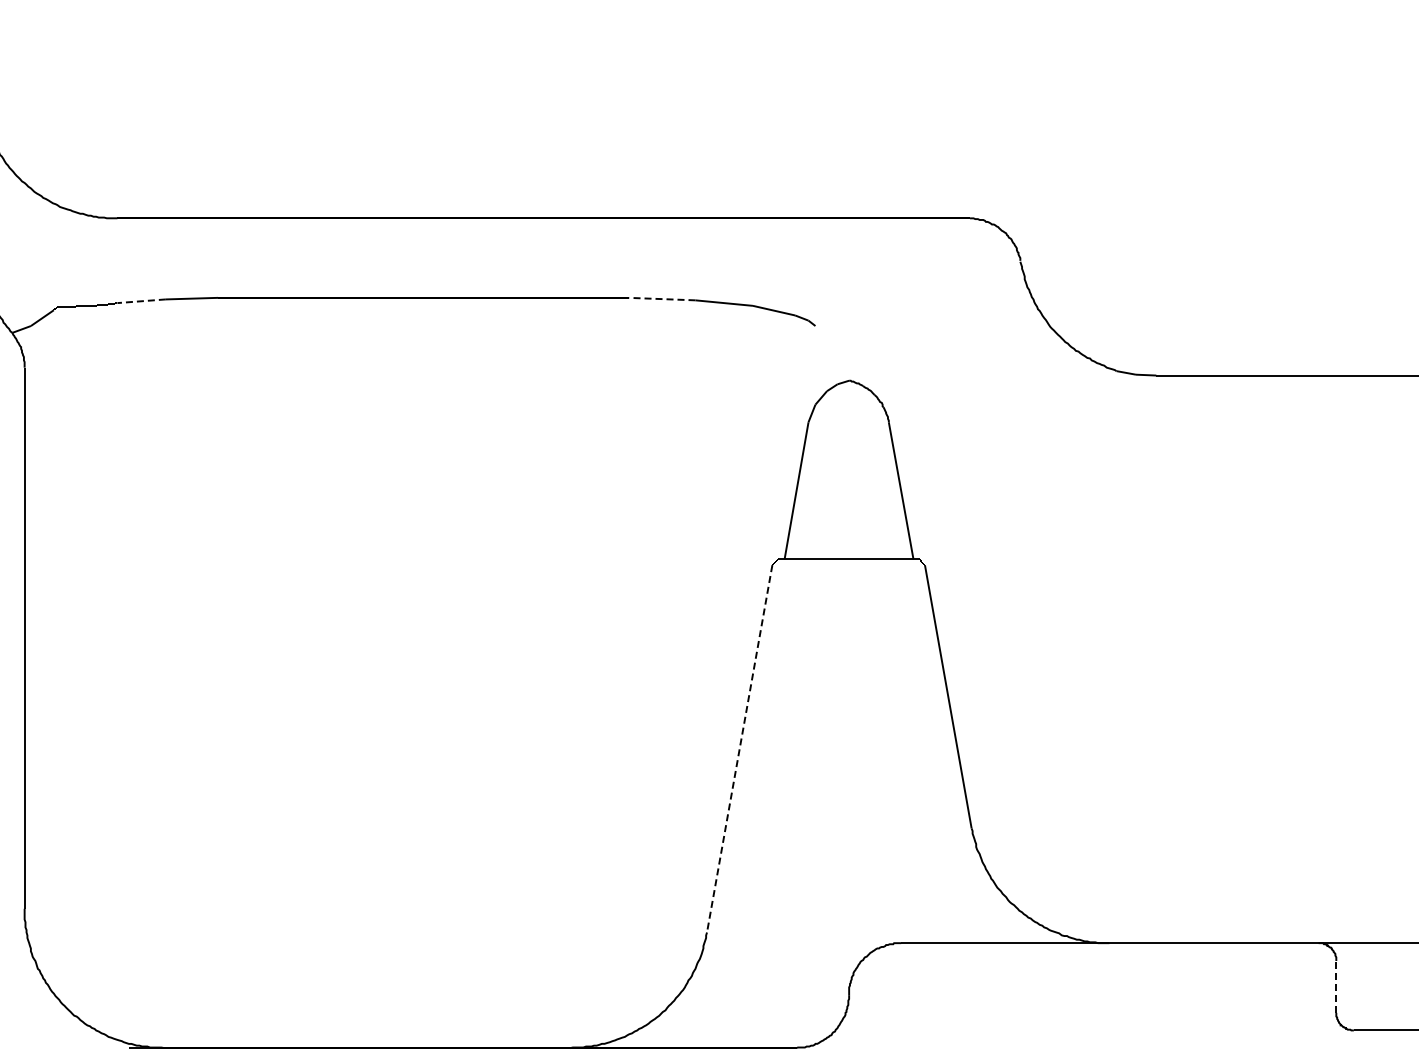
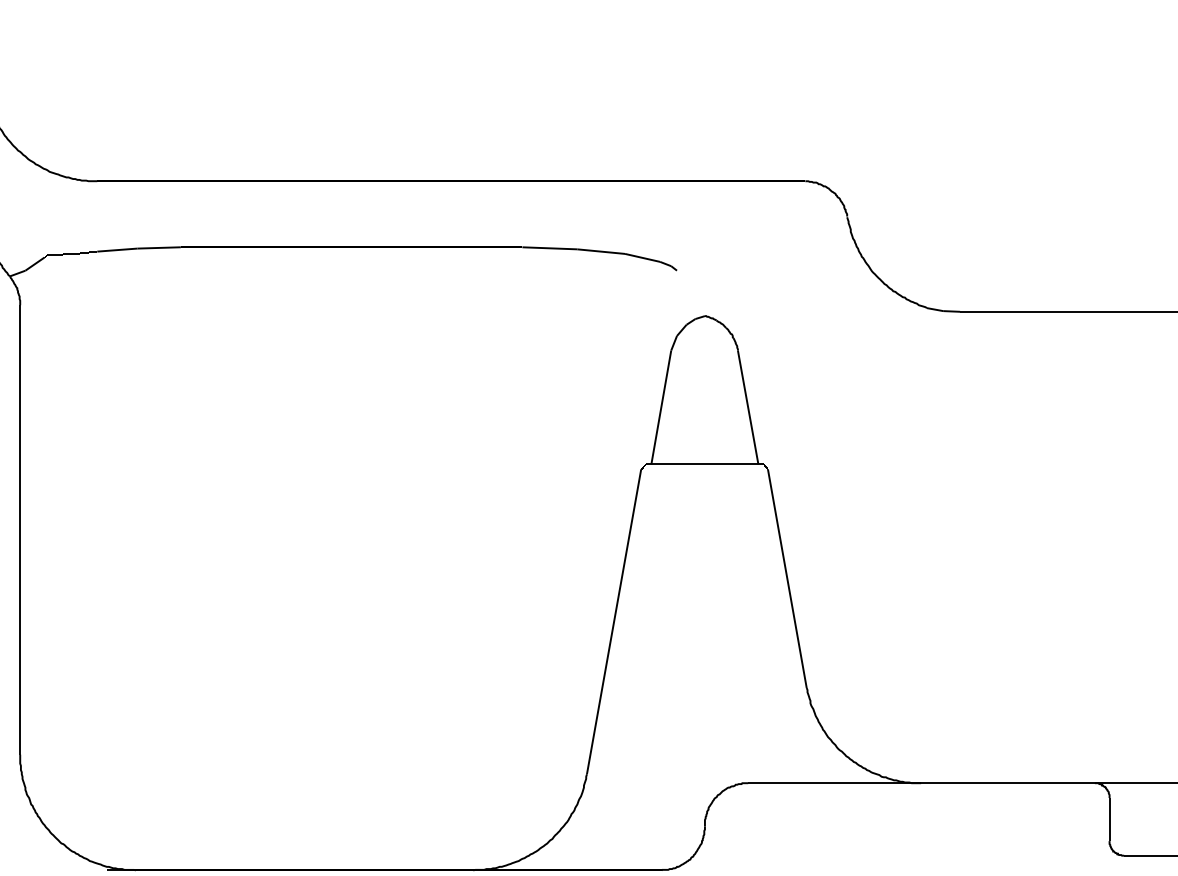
line: (661, 299) -> (549, 248), dashed -> solid
line: (141, 301) -> (117, 250), dashed -> solid
line: (739, 748) -> (613, 621), dashed -> solid
line: (1336, 986) -> (1109, 819), dashed -> solid

